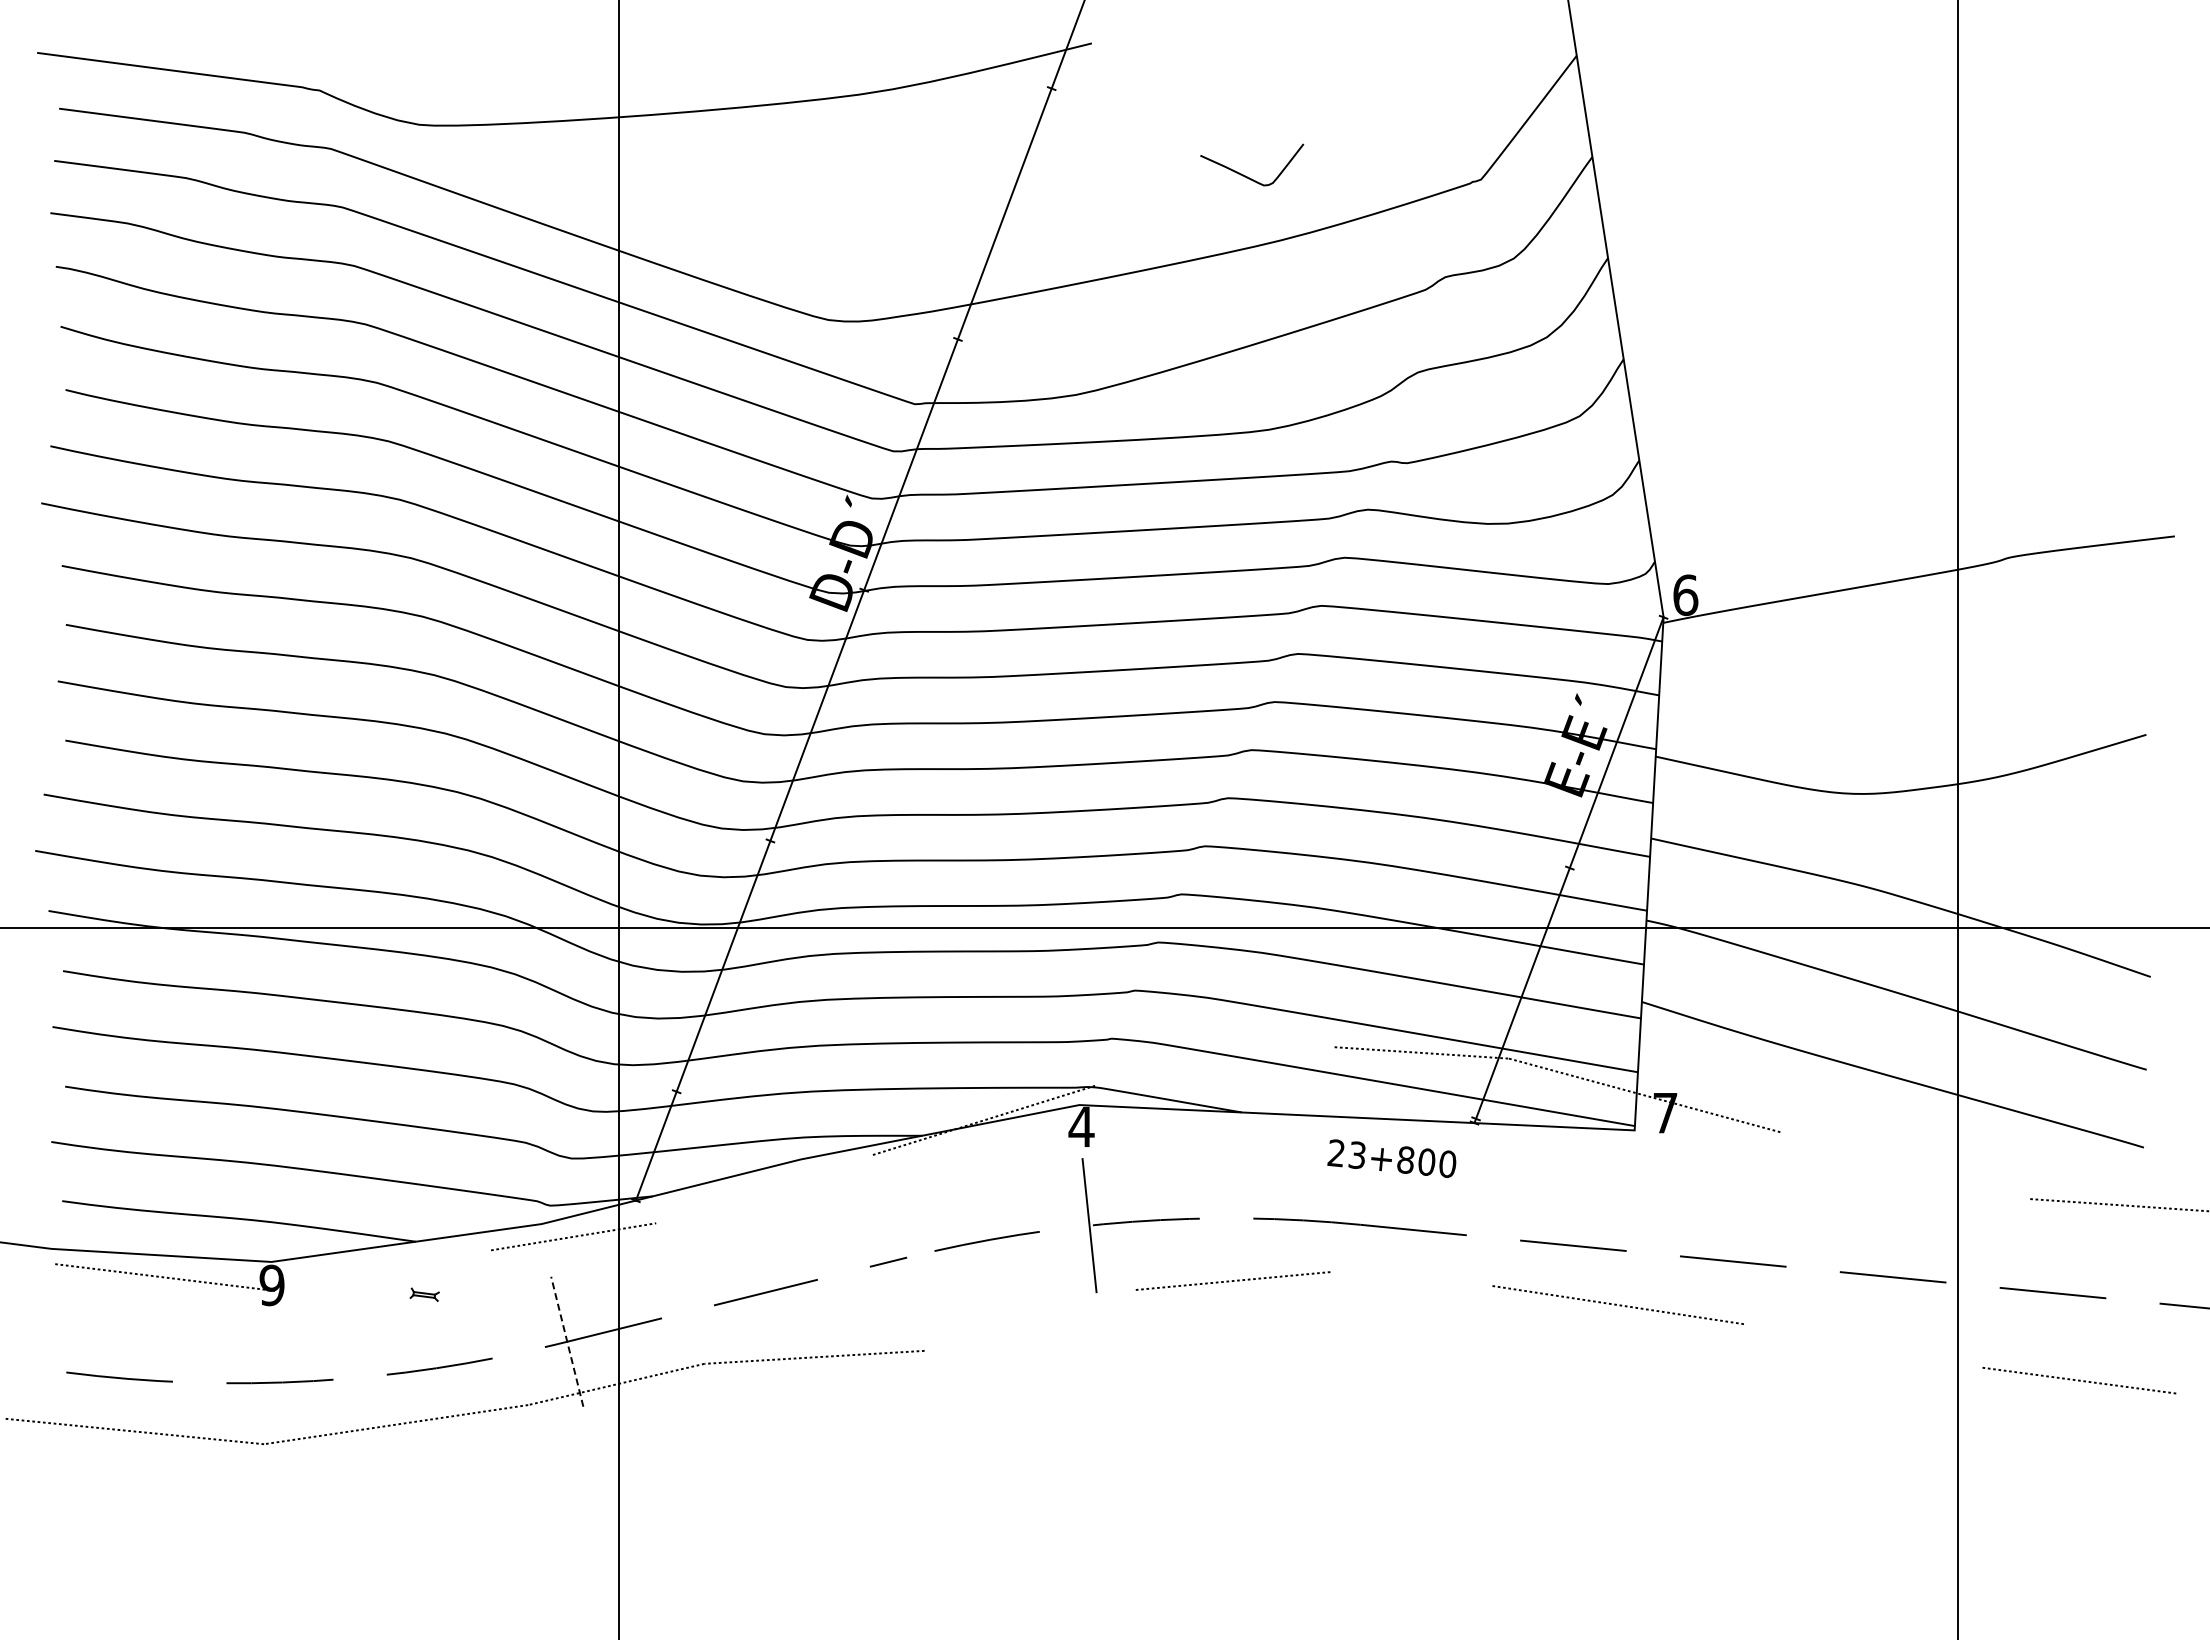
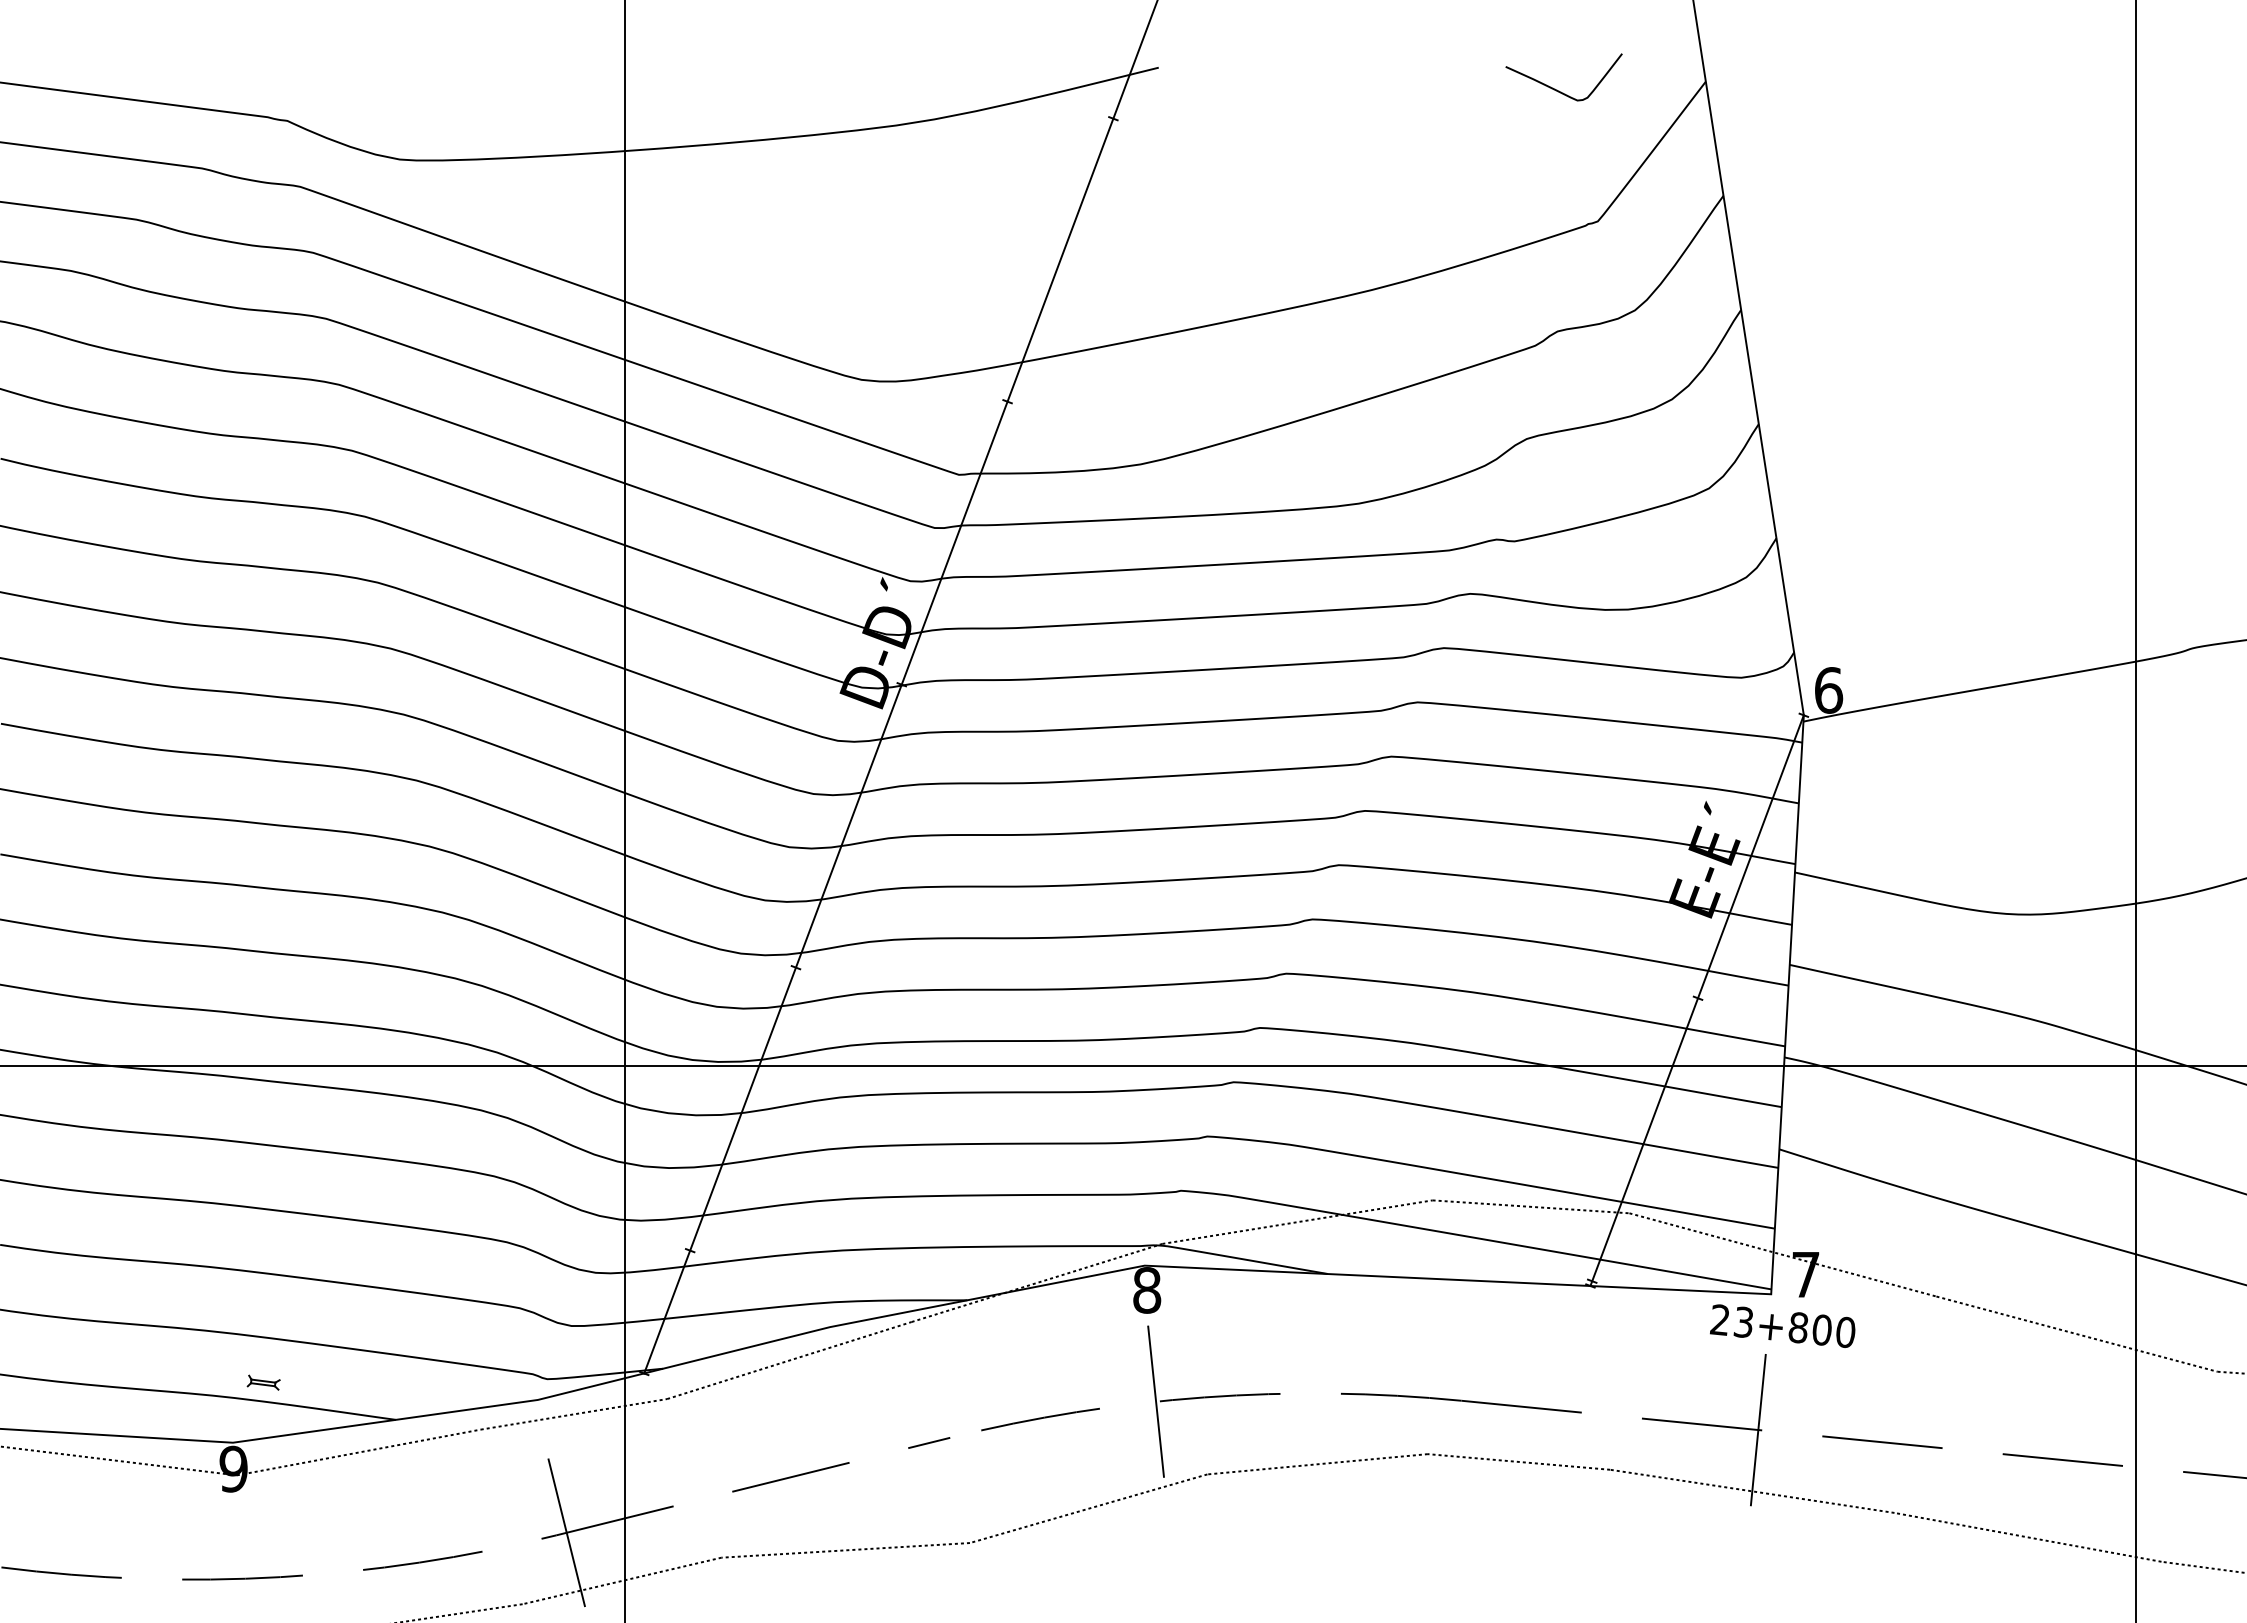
curve: (1247, 176) -> (1558, 90), moved
line: (1214, 1066) -> (1297, 1222), added
text: (1081, 1126) -> (1146, 1289), 4 -> 8
text: (1391, 1158) -> (1782, 1325), moved
line: (1905, 1165) -> (2076, 1333), added
line: (764, 1189) -> (789, 1360), added
line: (1622, 1250) -> (1757, 1429), added
line: (382, 1270) -> (358, 1452), added
line: (1410, 1278) -> (1518, 1461), added
part: (424, 1294) -> (263, 1382), moved
line: (1029, 1320) -> (1088, 1508), added
line: (567, 1341) -> (566, 1532), dashed -> solid
line: (1861, 1345) -> (2027, 1536), added

